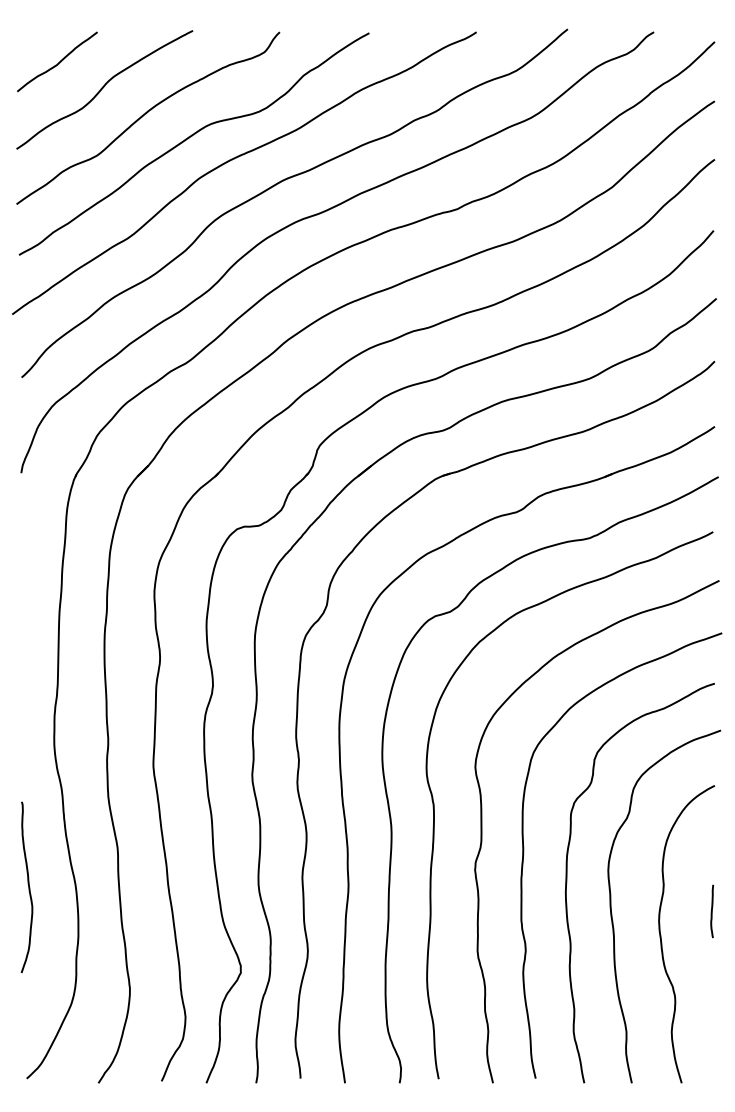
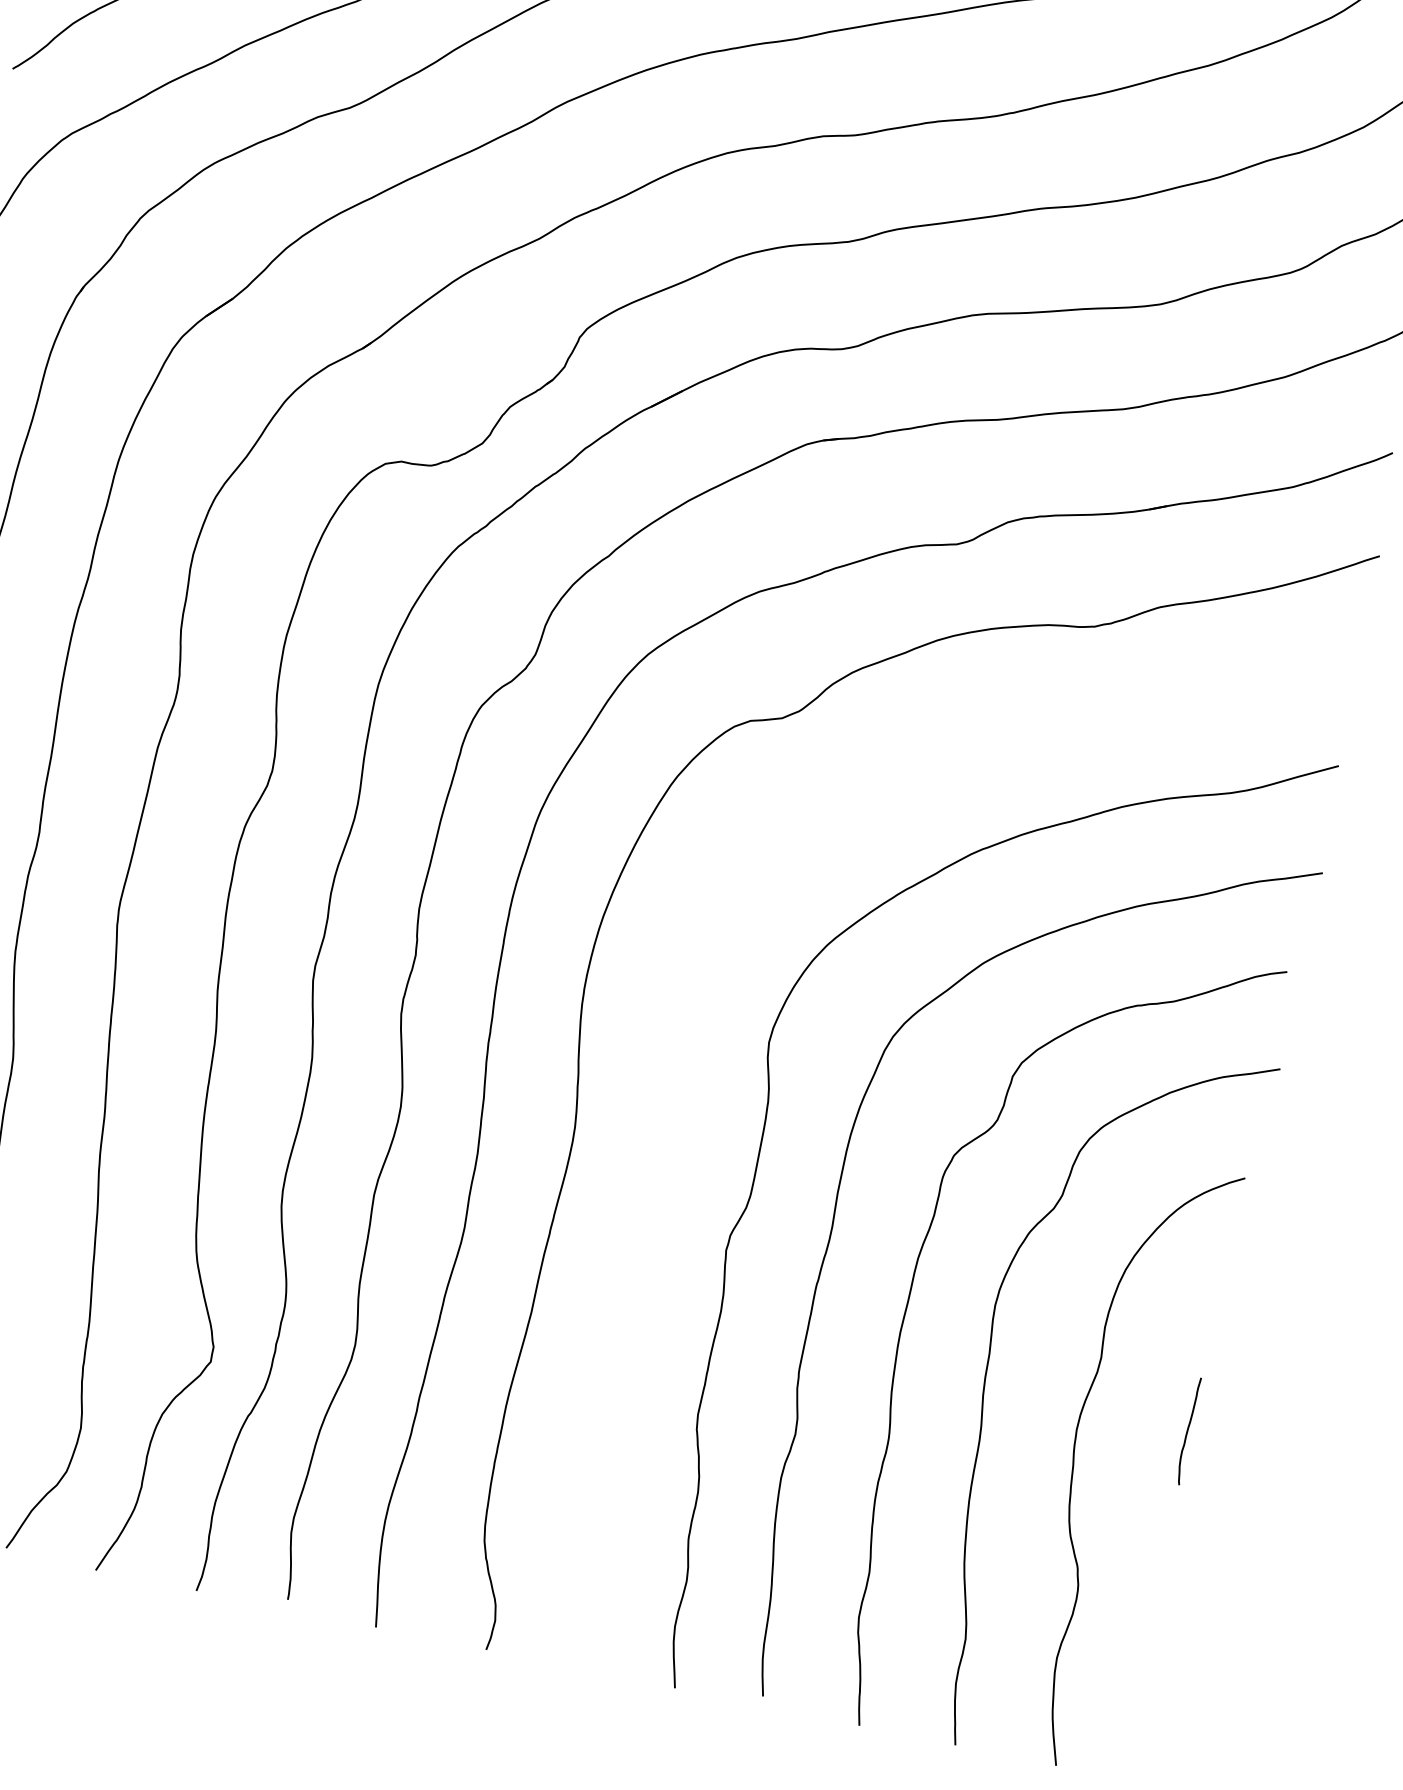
curve: (434, 805) -> (670, 1103), removed

